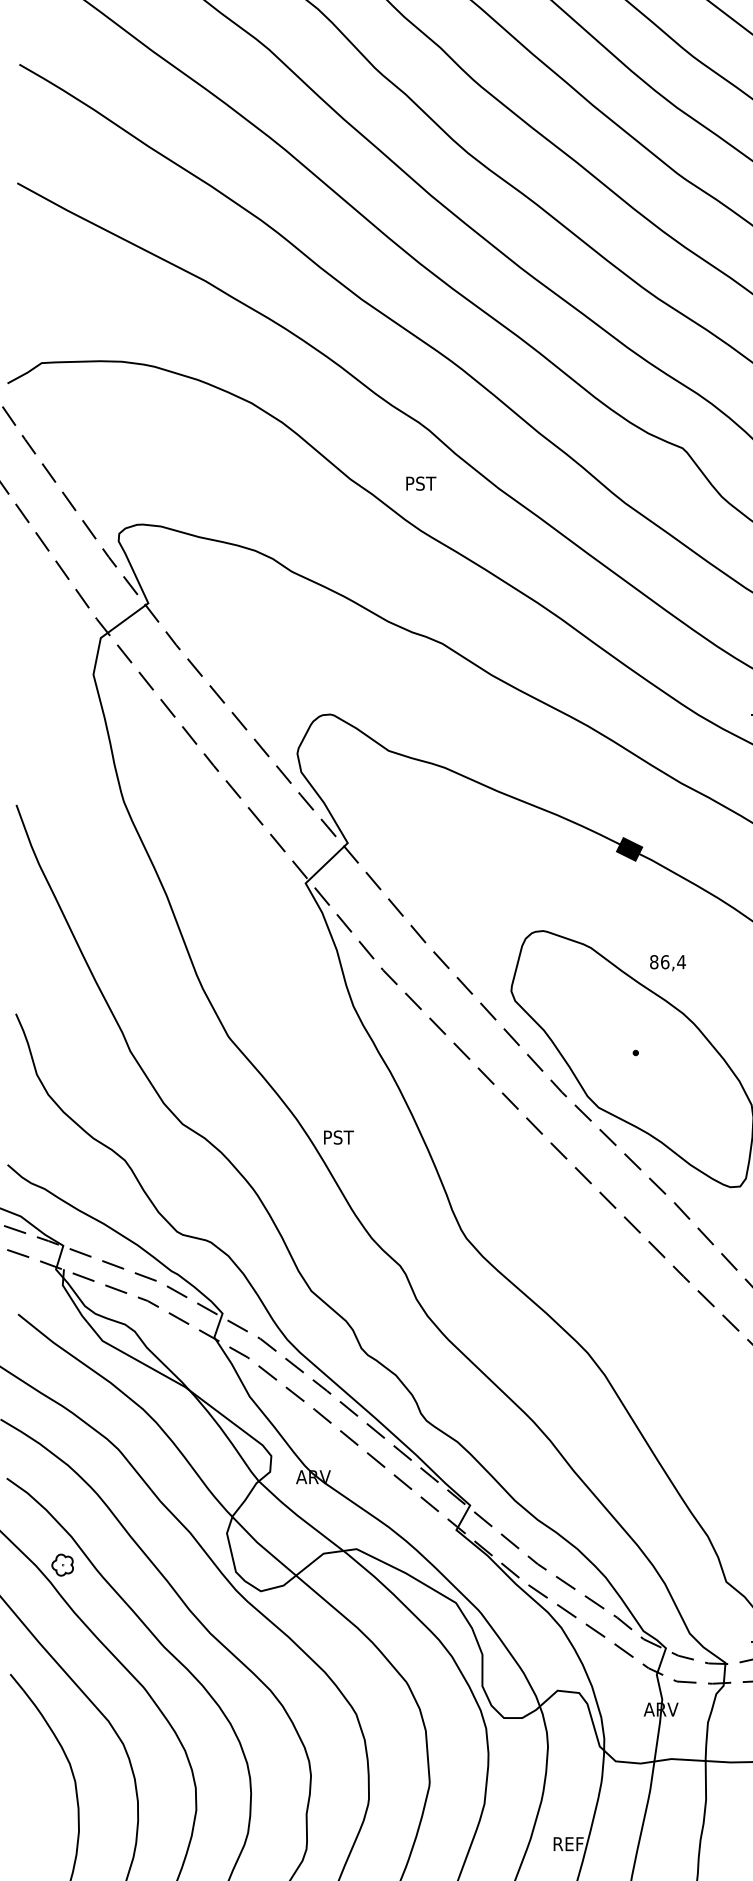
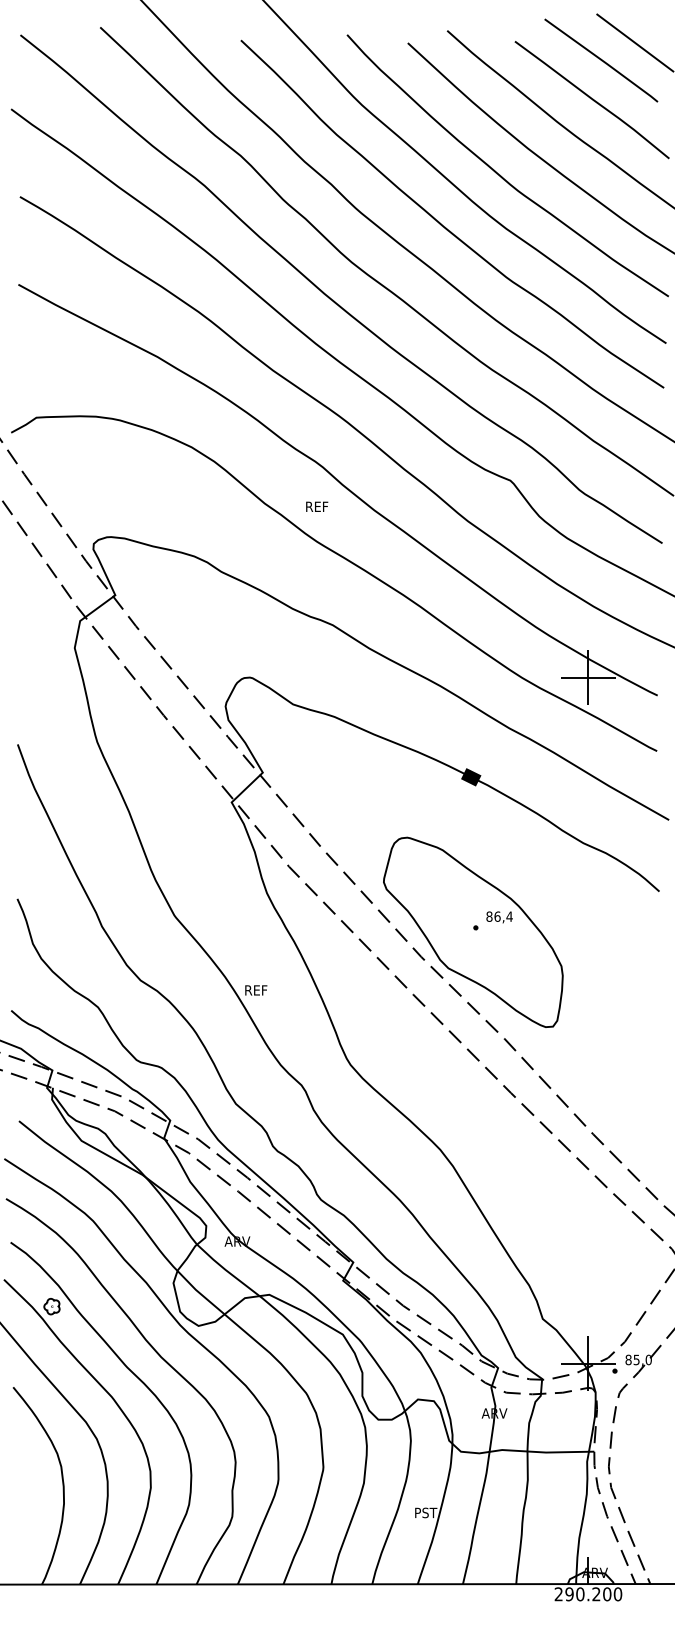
text: (421, 483) -> (317, 506), PST -> REF
text: (667, 963) -> (499, 917), moved
text: (339, 1137) -> (256, 990), PST -> REF
text: (569, 1843) -> (426, 1512), REF -> PST

